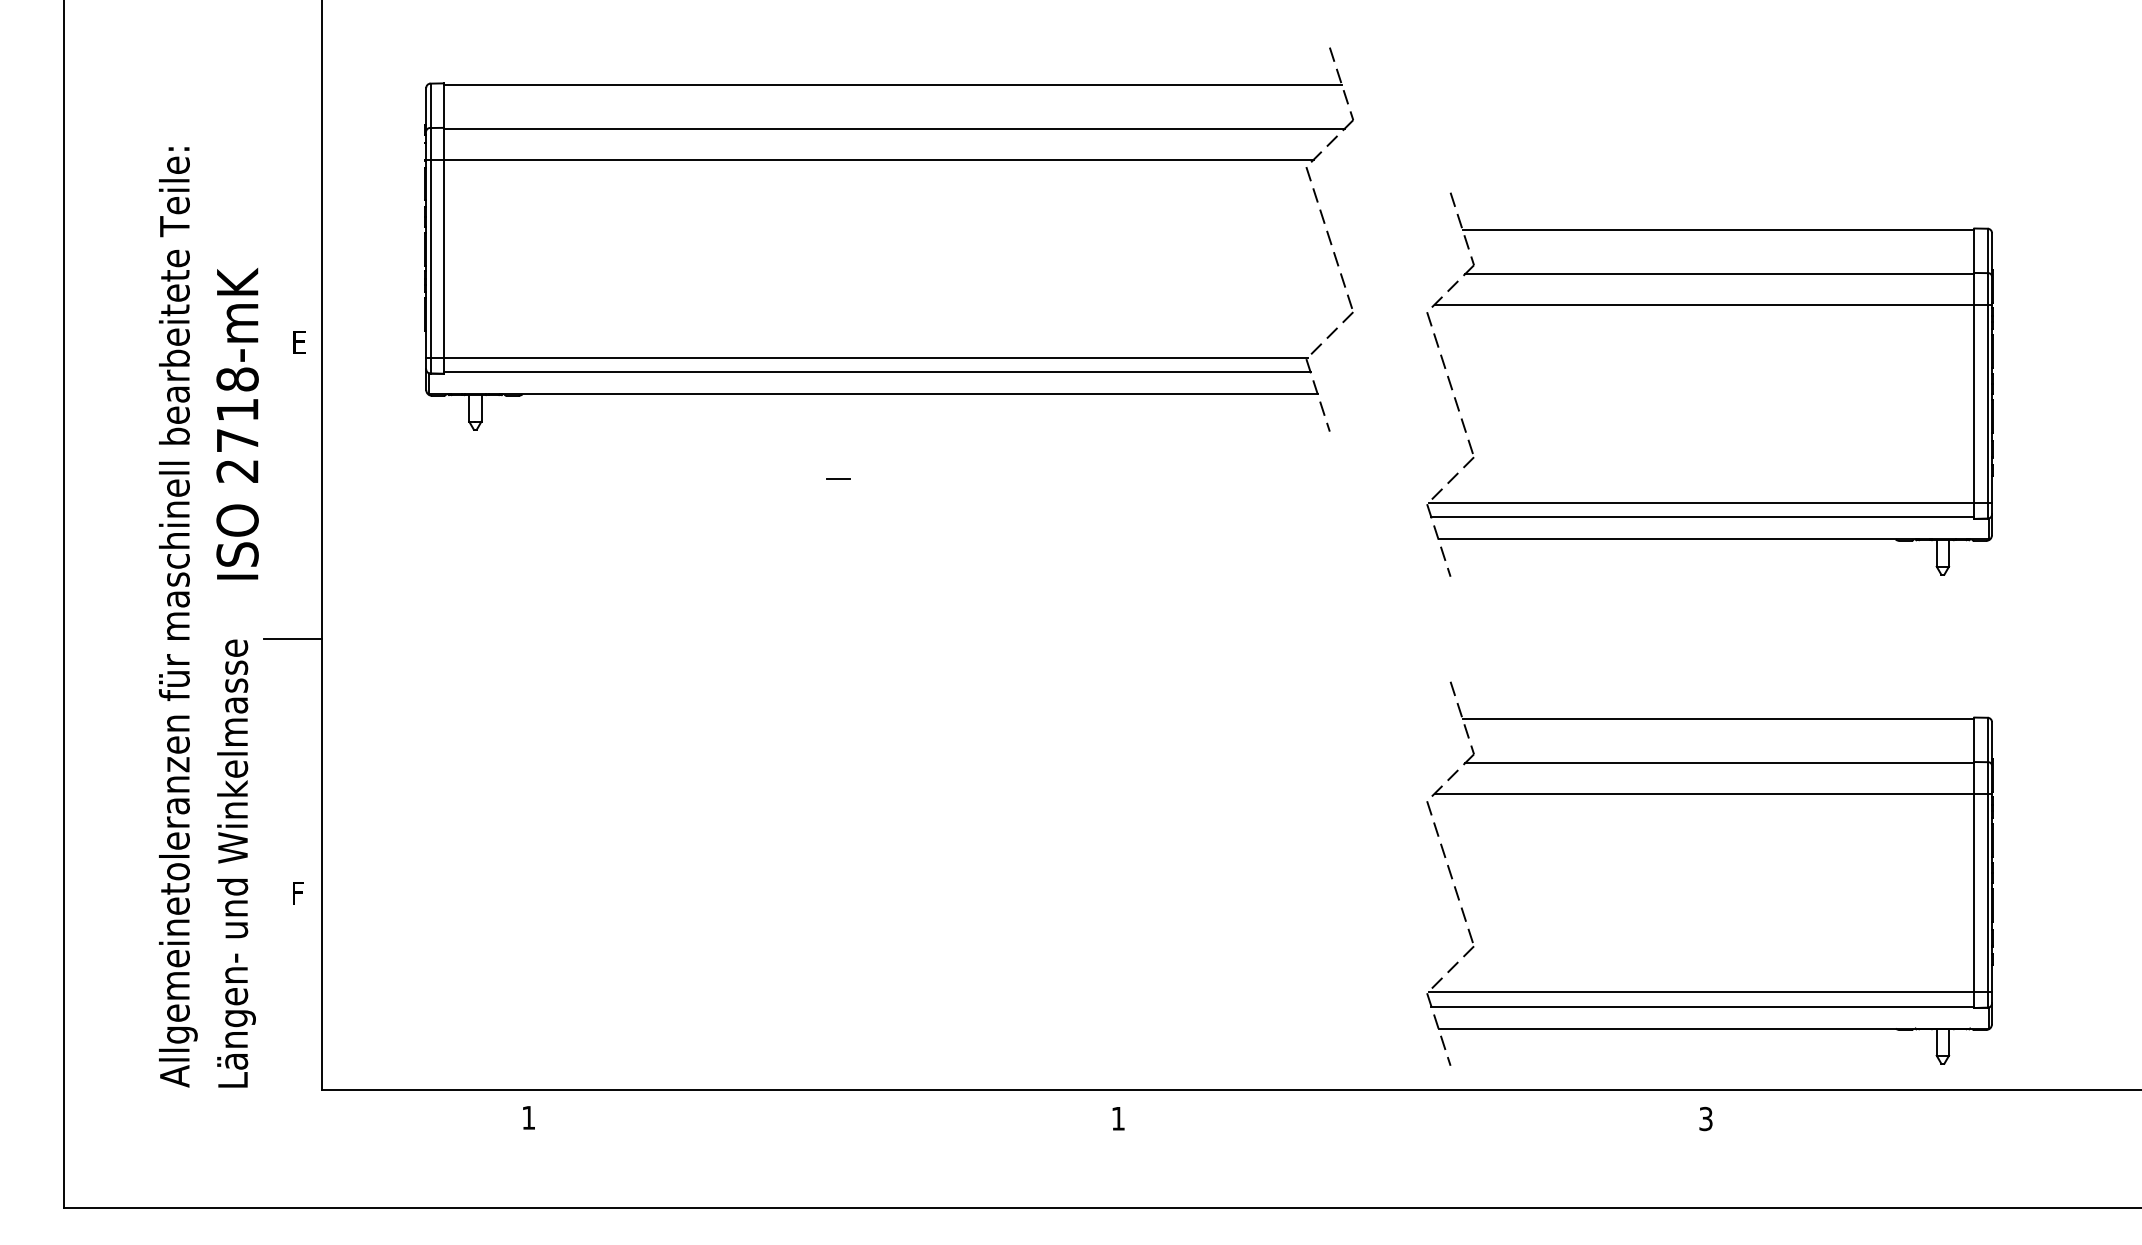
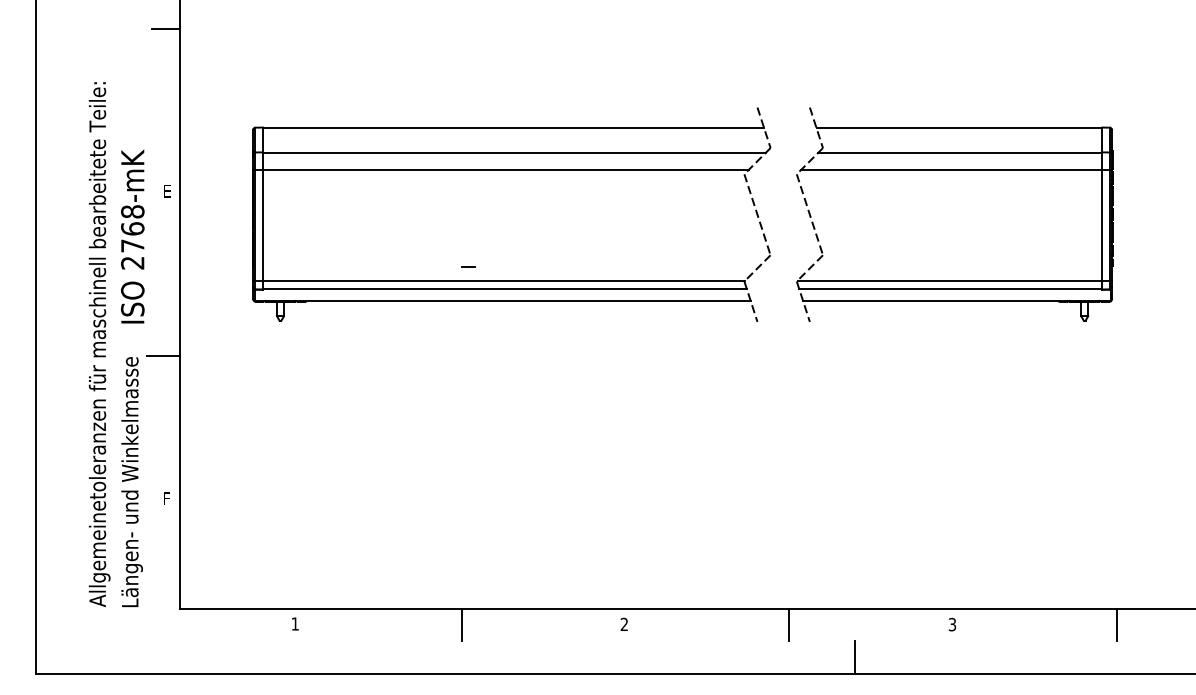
line: (296, 51) -> (165, 28), added
part: (889, 160) -> (511, 170), moved
text: (237, 409) -> (132, 228), 2718-mK -> 2768-mK
part: (1709, 794) -> (954, 443), removed
text: (1116, 1116) -> (623, 623), 1 -> 2
line: (826, 1118) -> (461, 624), added
line: (1414, 1118) -> (789, 624), added
line: (1999, 1118) -> (1116, 624), added
line: (1530, 1177) -> (854, 657), added

